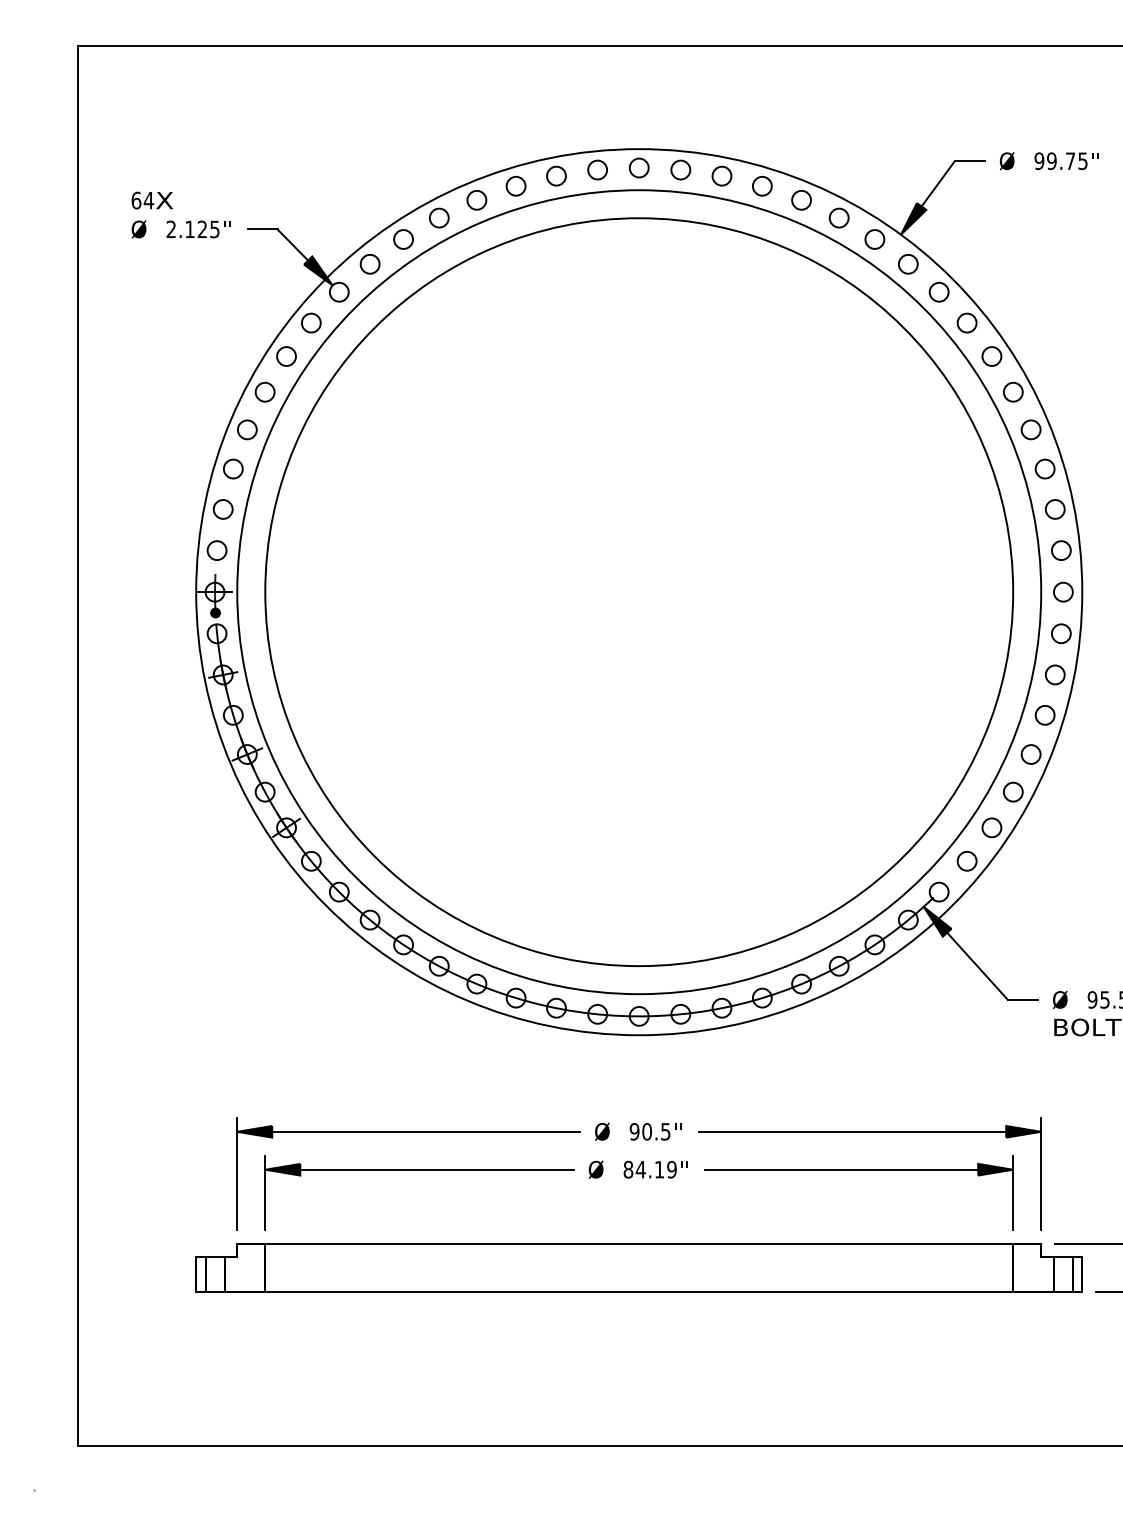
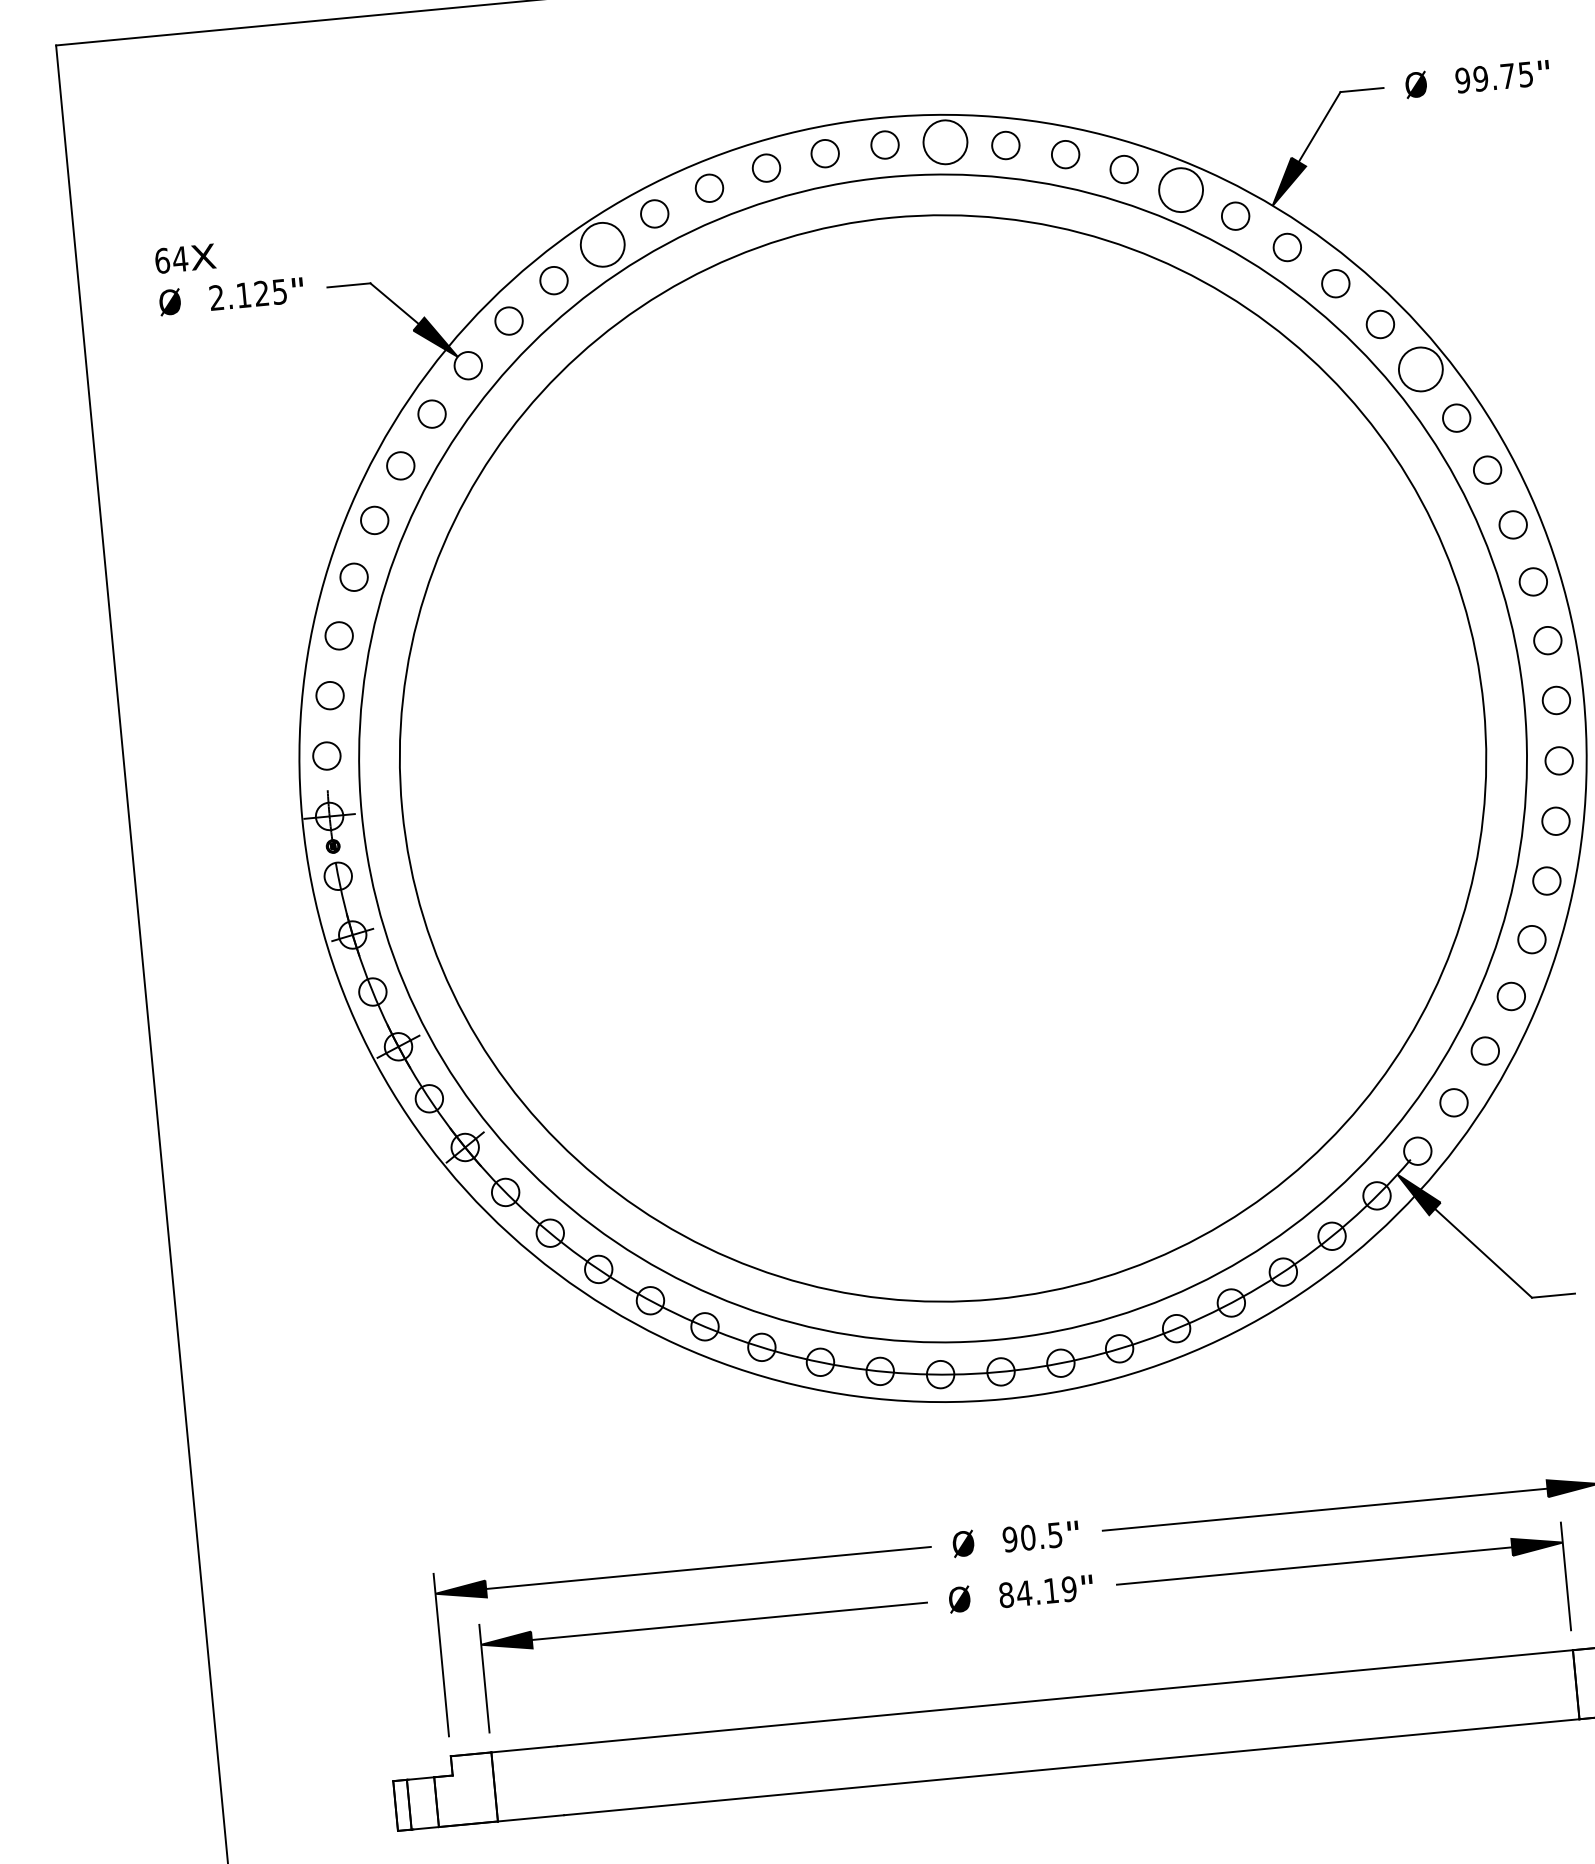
circle: (680, 169) -> (944, 141), size x1.6
circle: (438, 217) -> (601, 244), size x1.6
circle: (838, 217) -> (1179, 189), size x1.6
circle: (991, 356) -> (1420, 369), size x1.6

